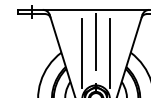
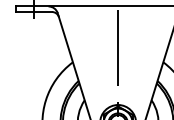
line: (82, 53) -> (100, 63), removed
line: (109, 53) -> (135, 63), removed

